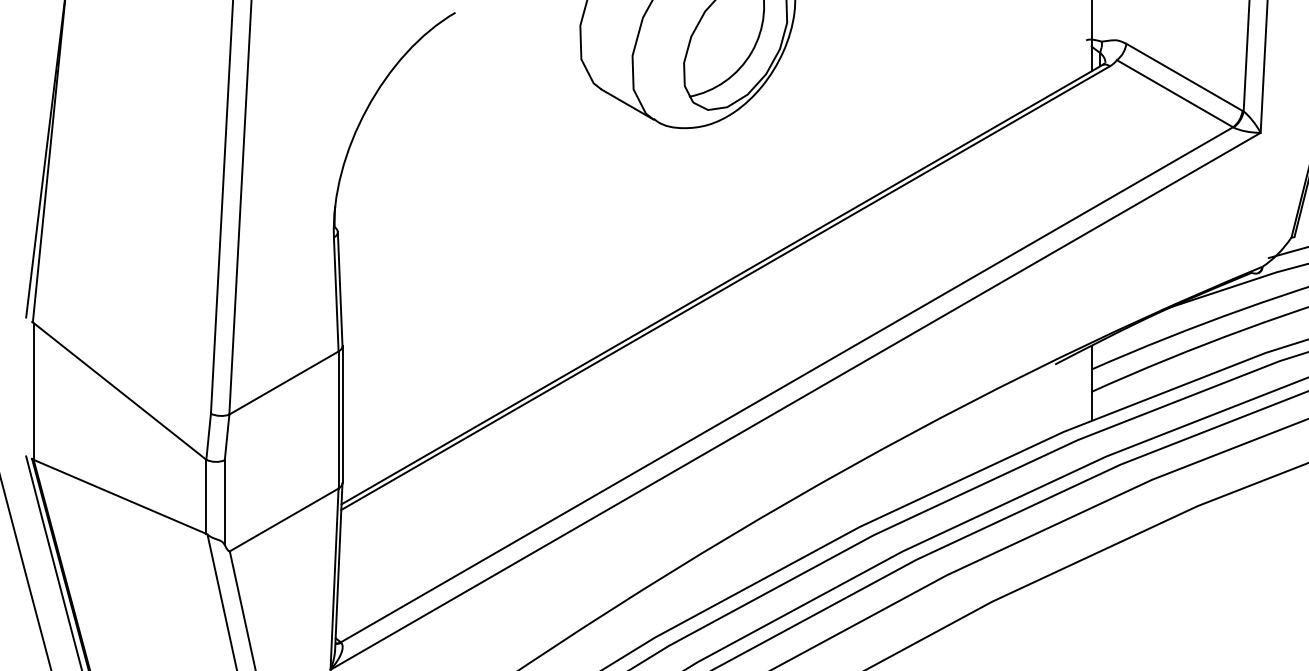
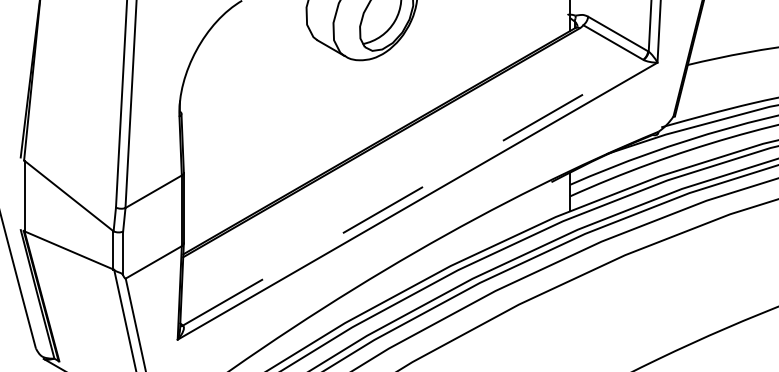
line: (787, 384) -> (413, 192), solid -> dashed

